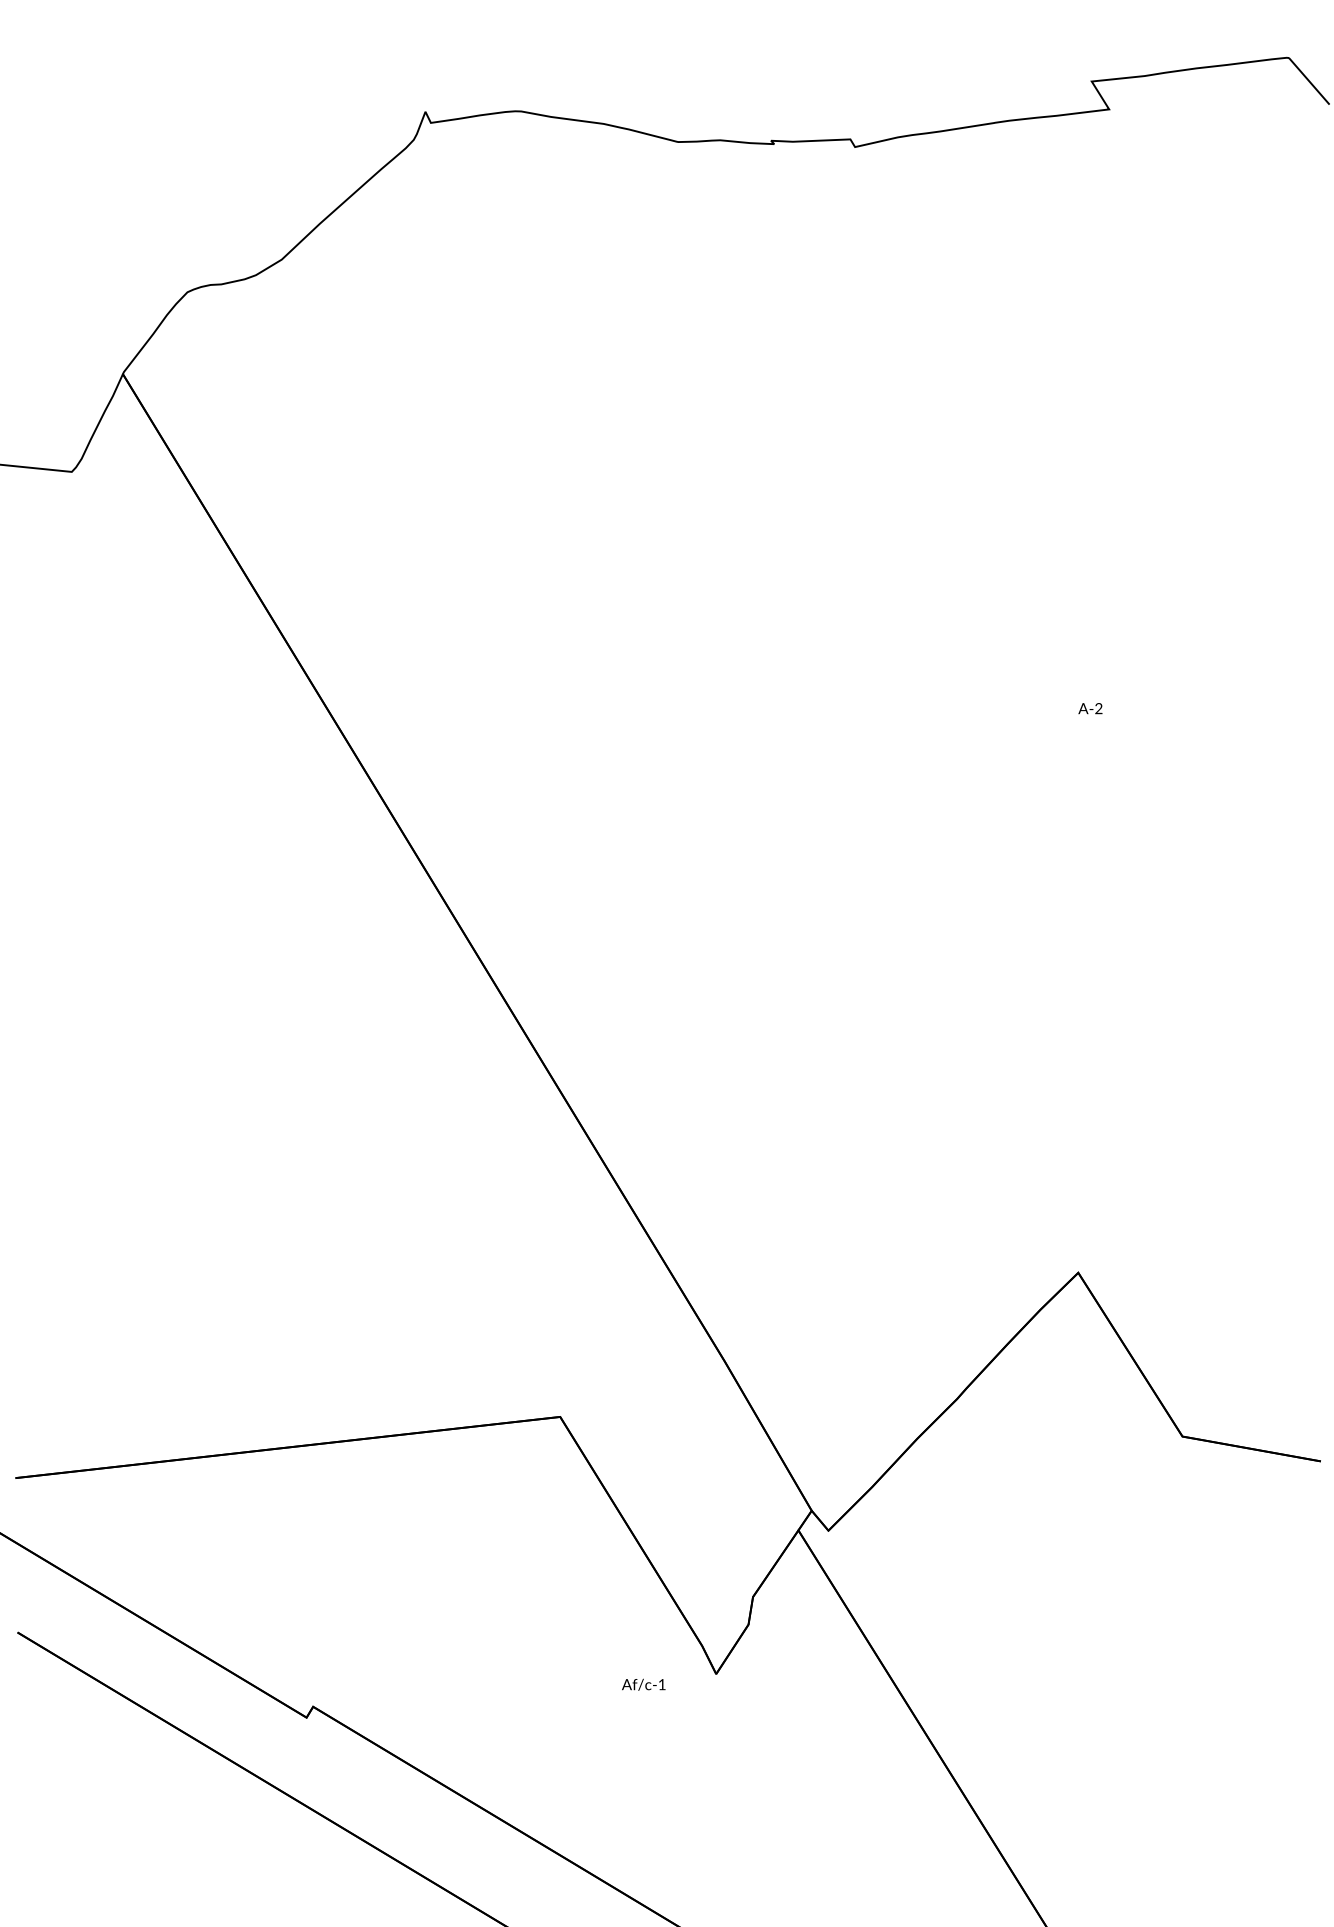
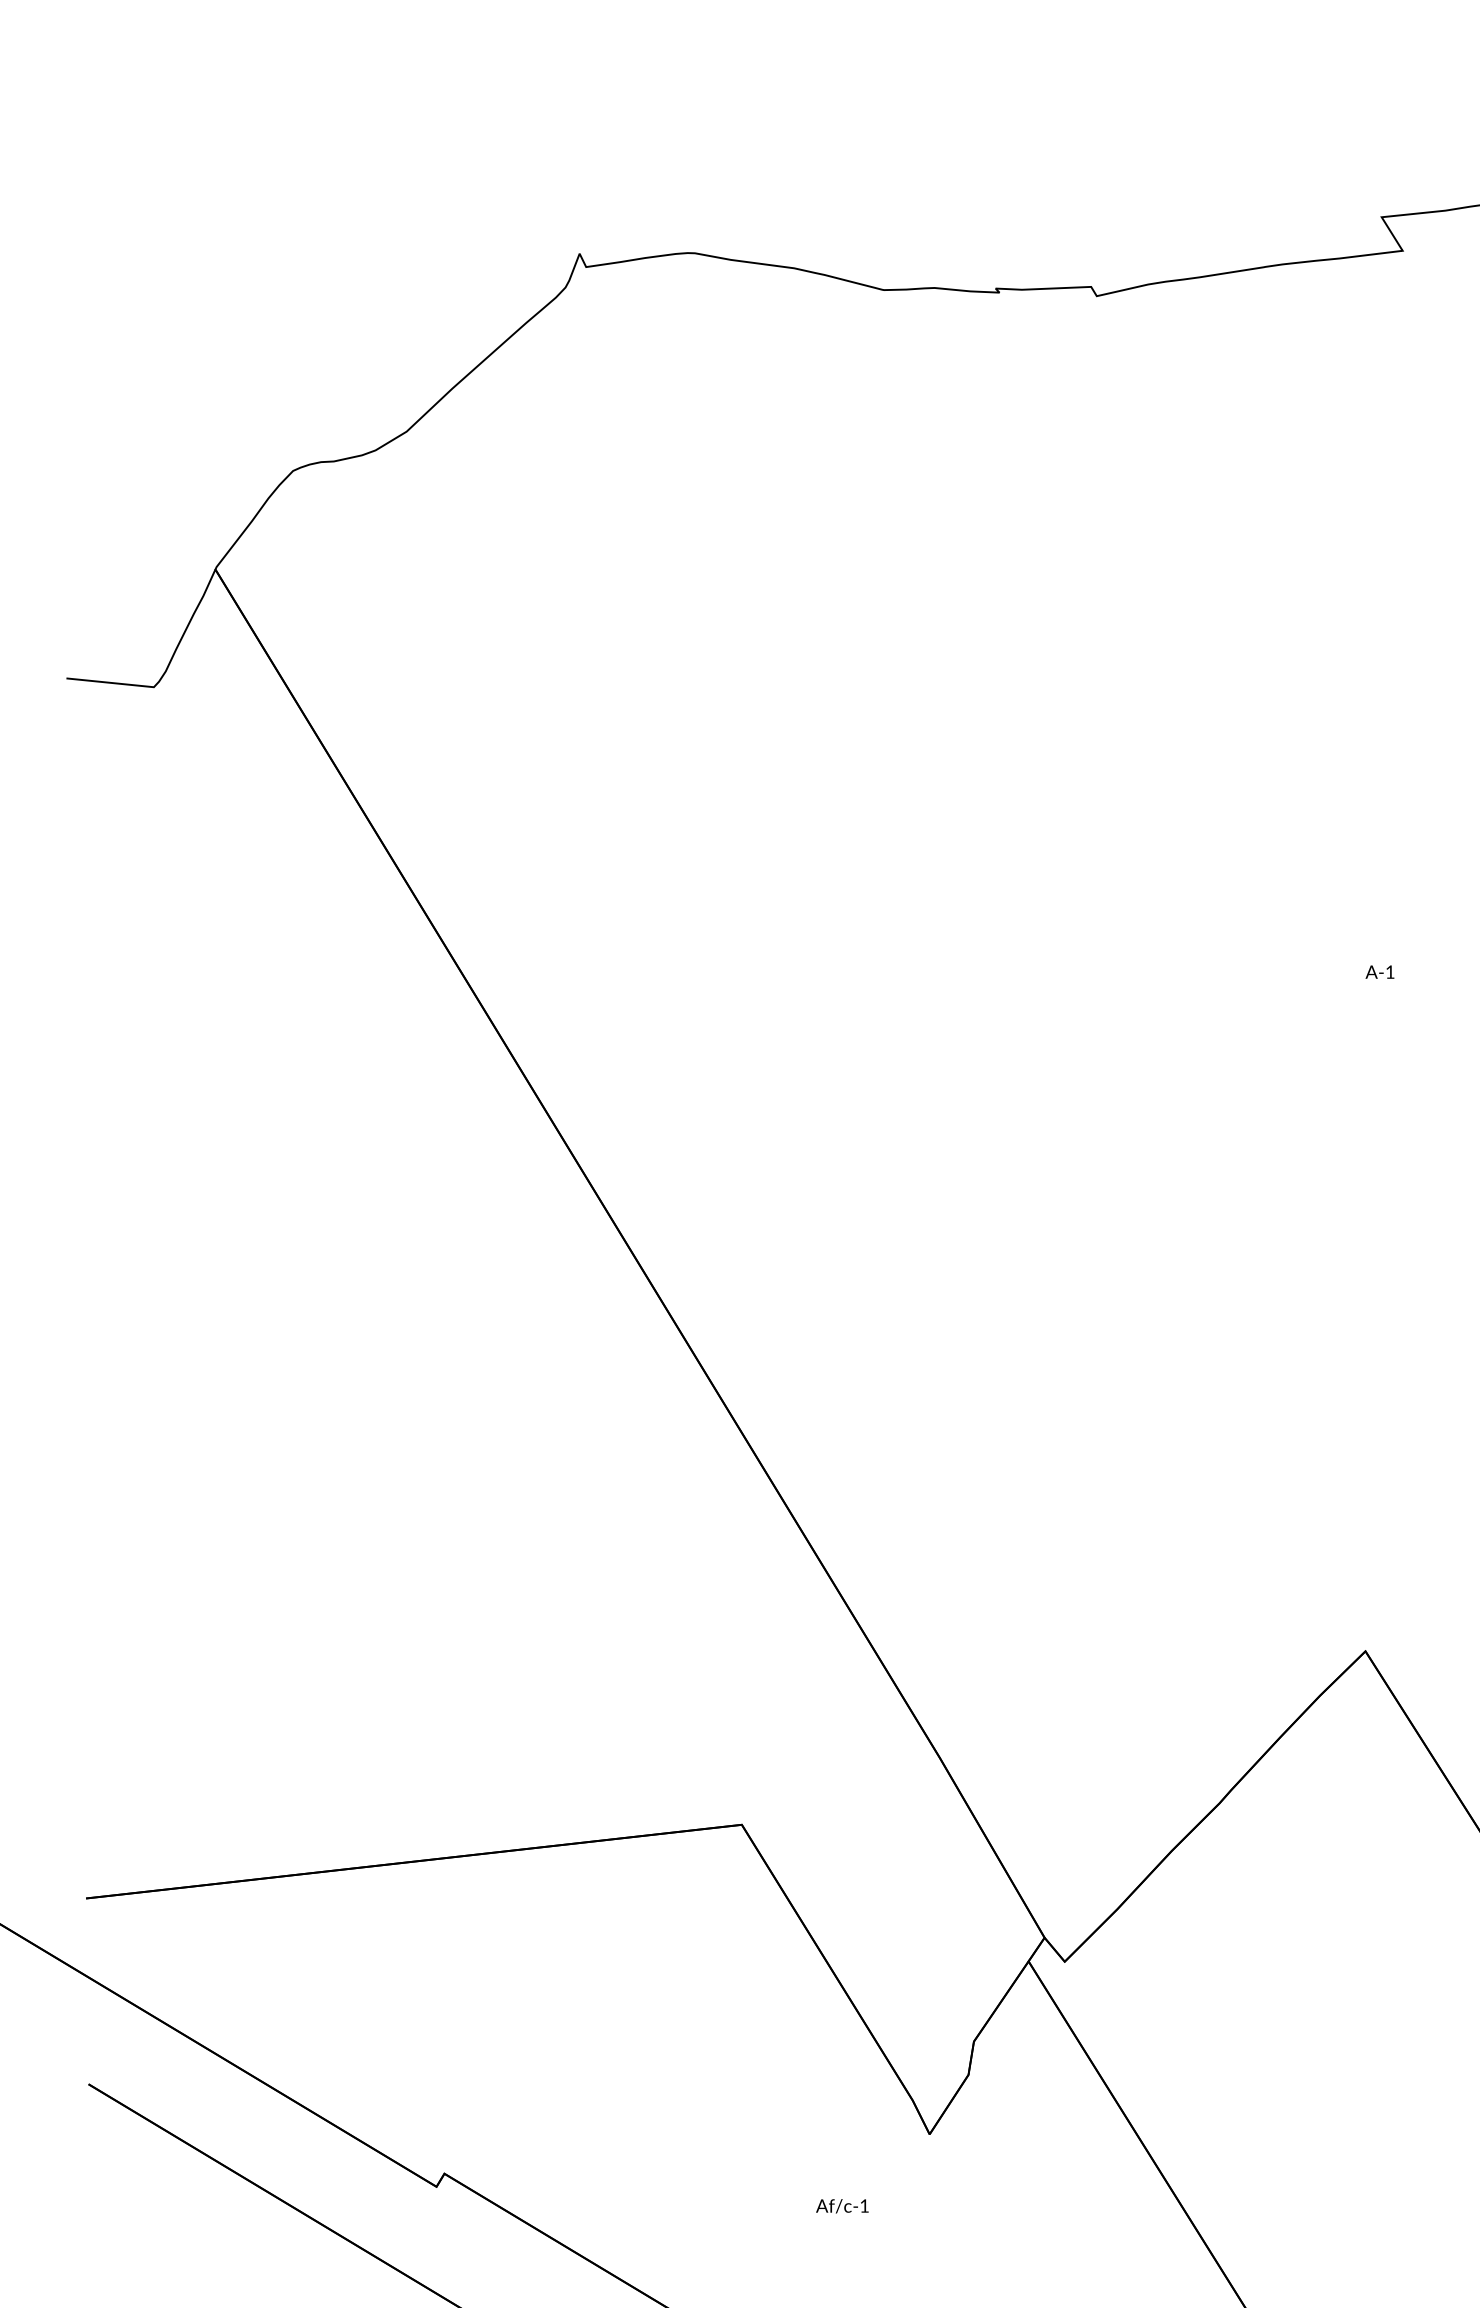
text: (1098, 708) -> (1389, 971), A-2 -> A-1
text: (643, 1684) -> (842, 2205), moved

